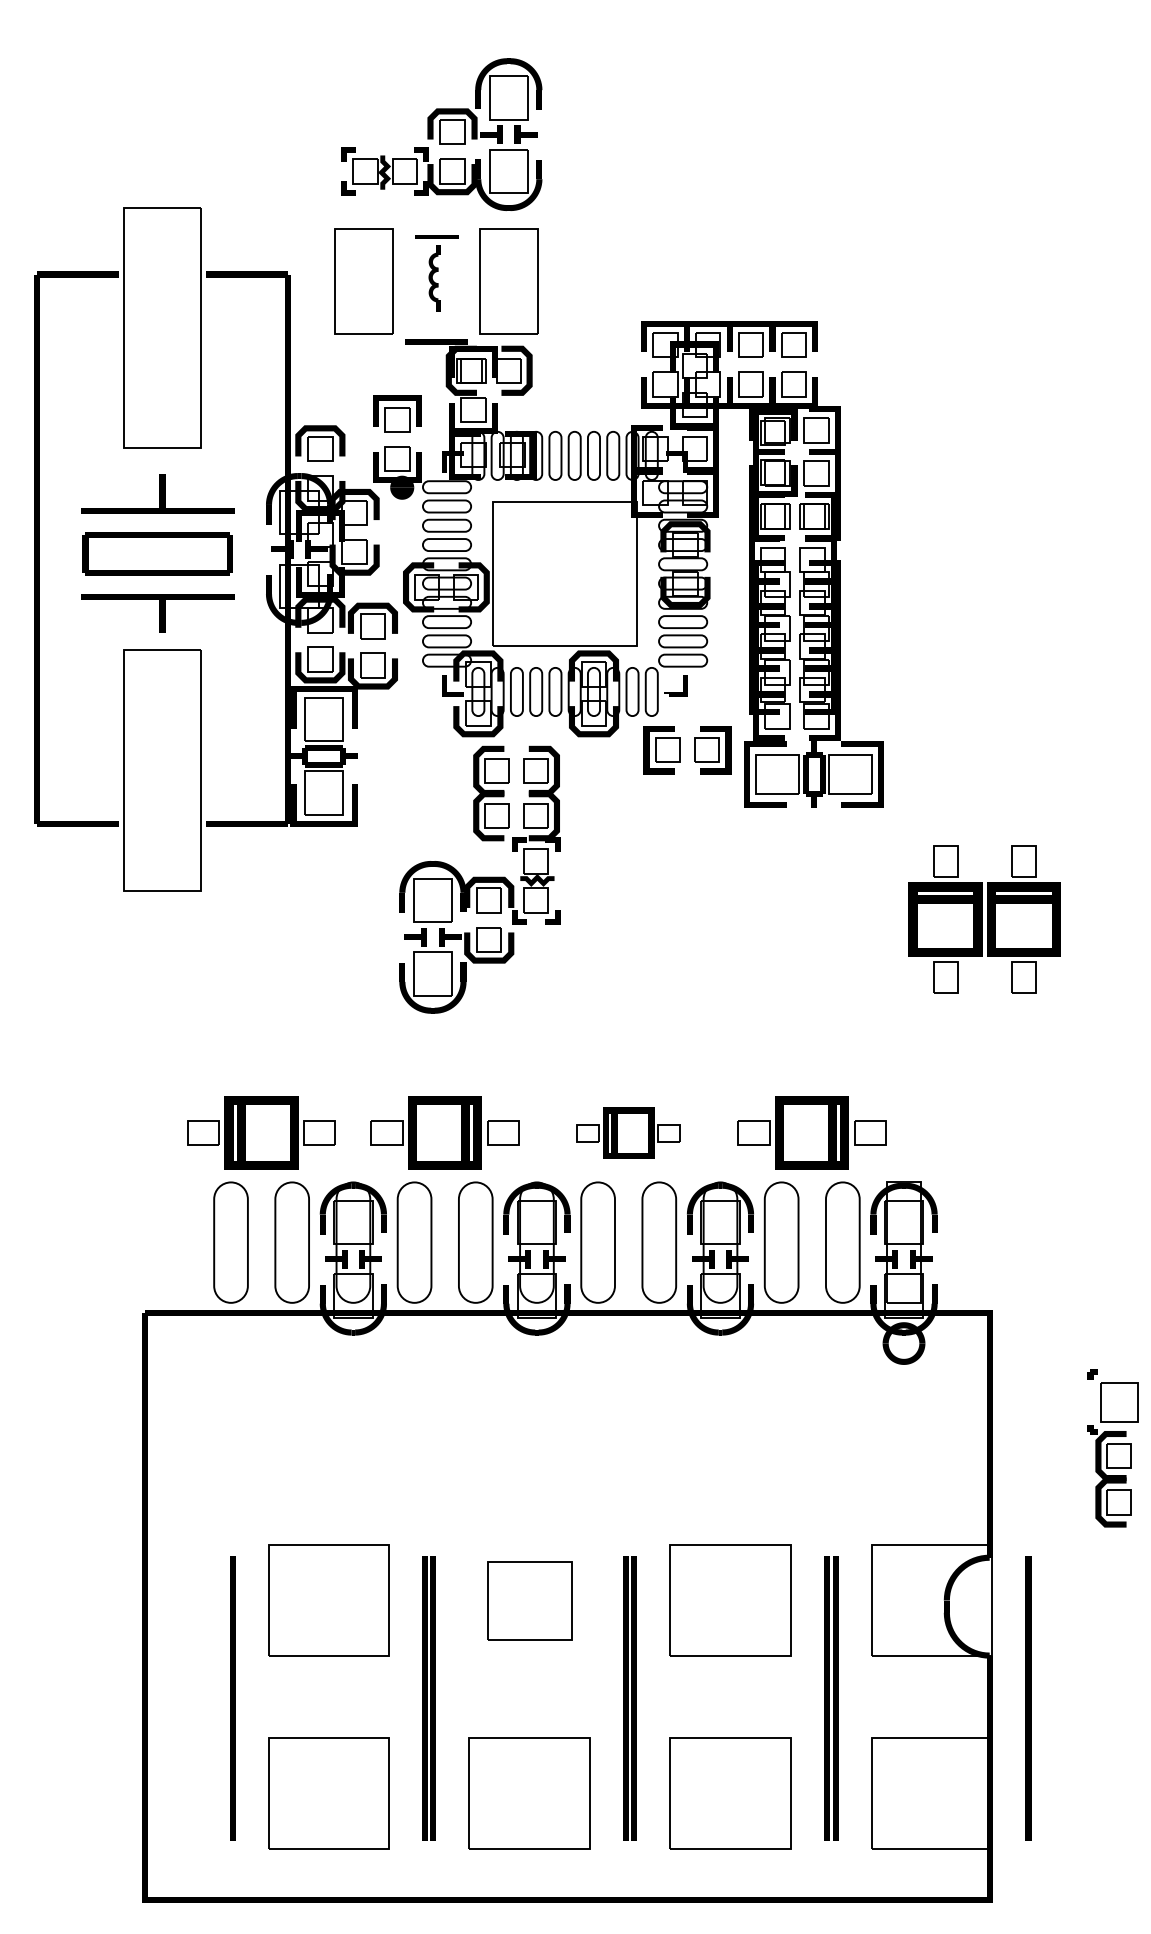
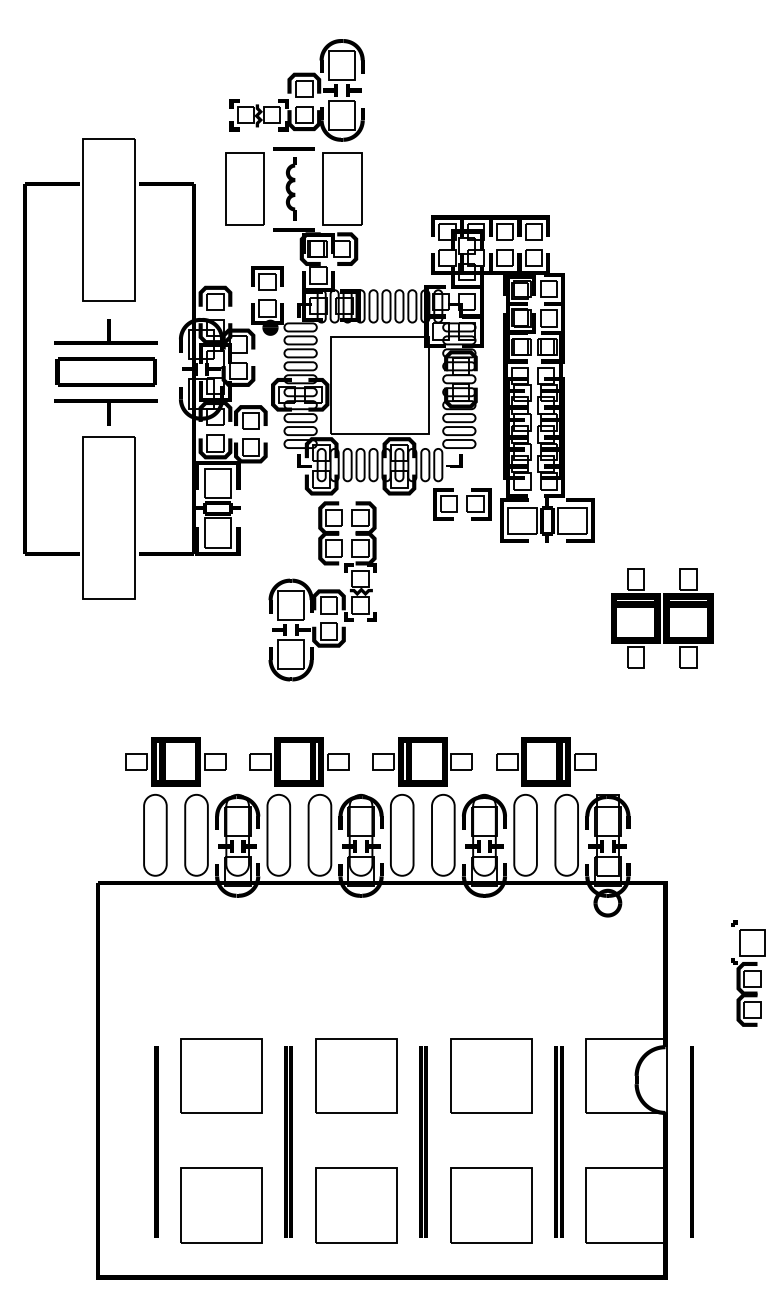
part: (436, 273) -> (293, 183), size x1.43
part: (628, 1132) -> (422, 761), size x1.43
part: (530, 1599) -> (356, 1075), size x1.43

